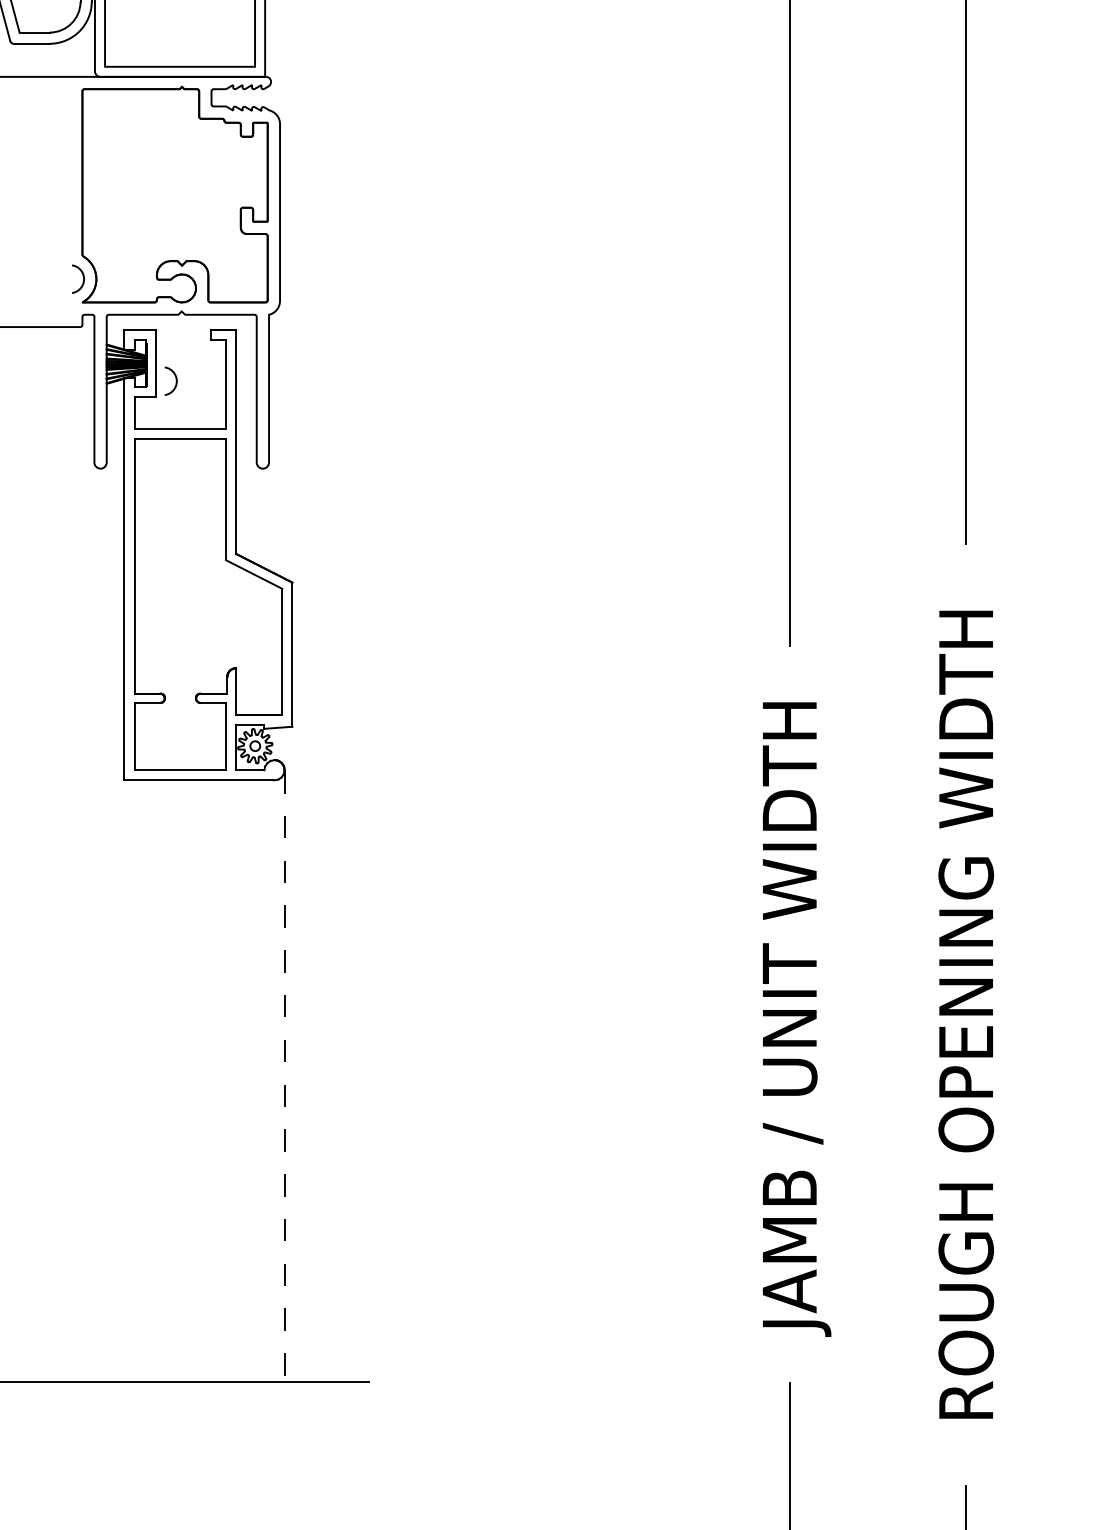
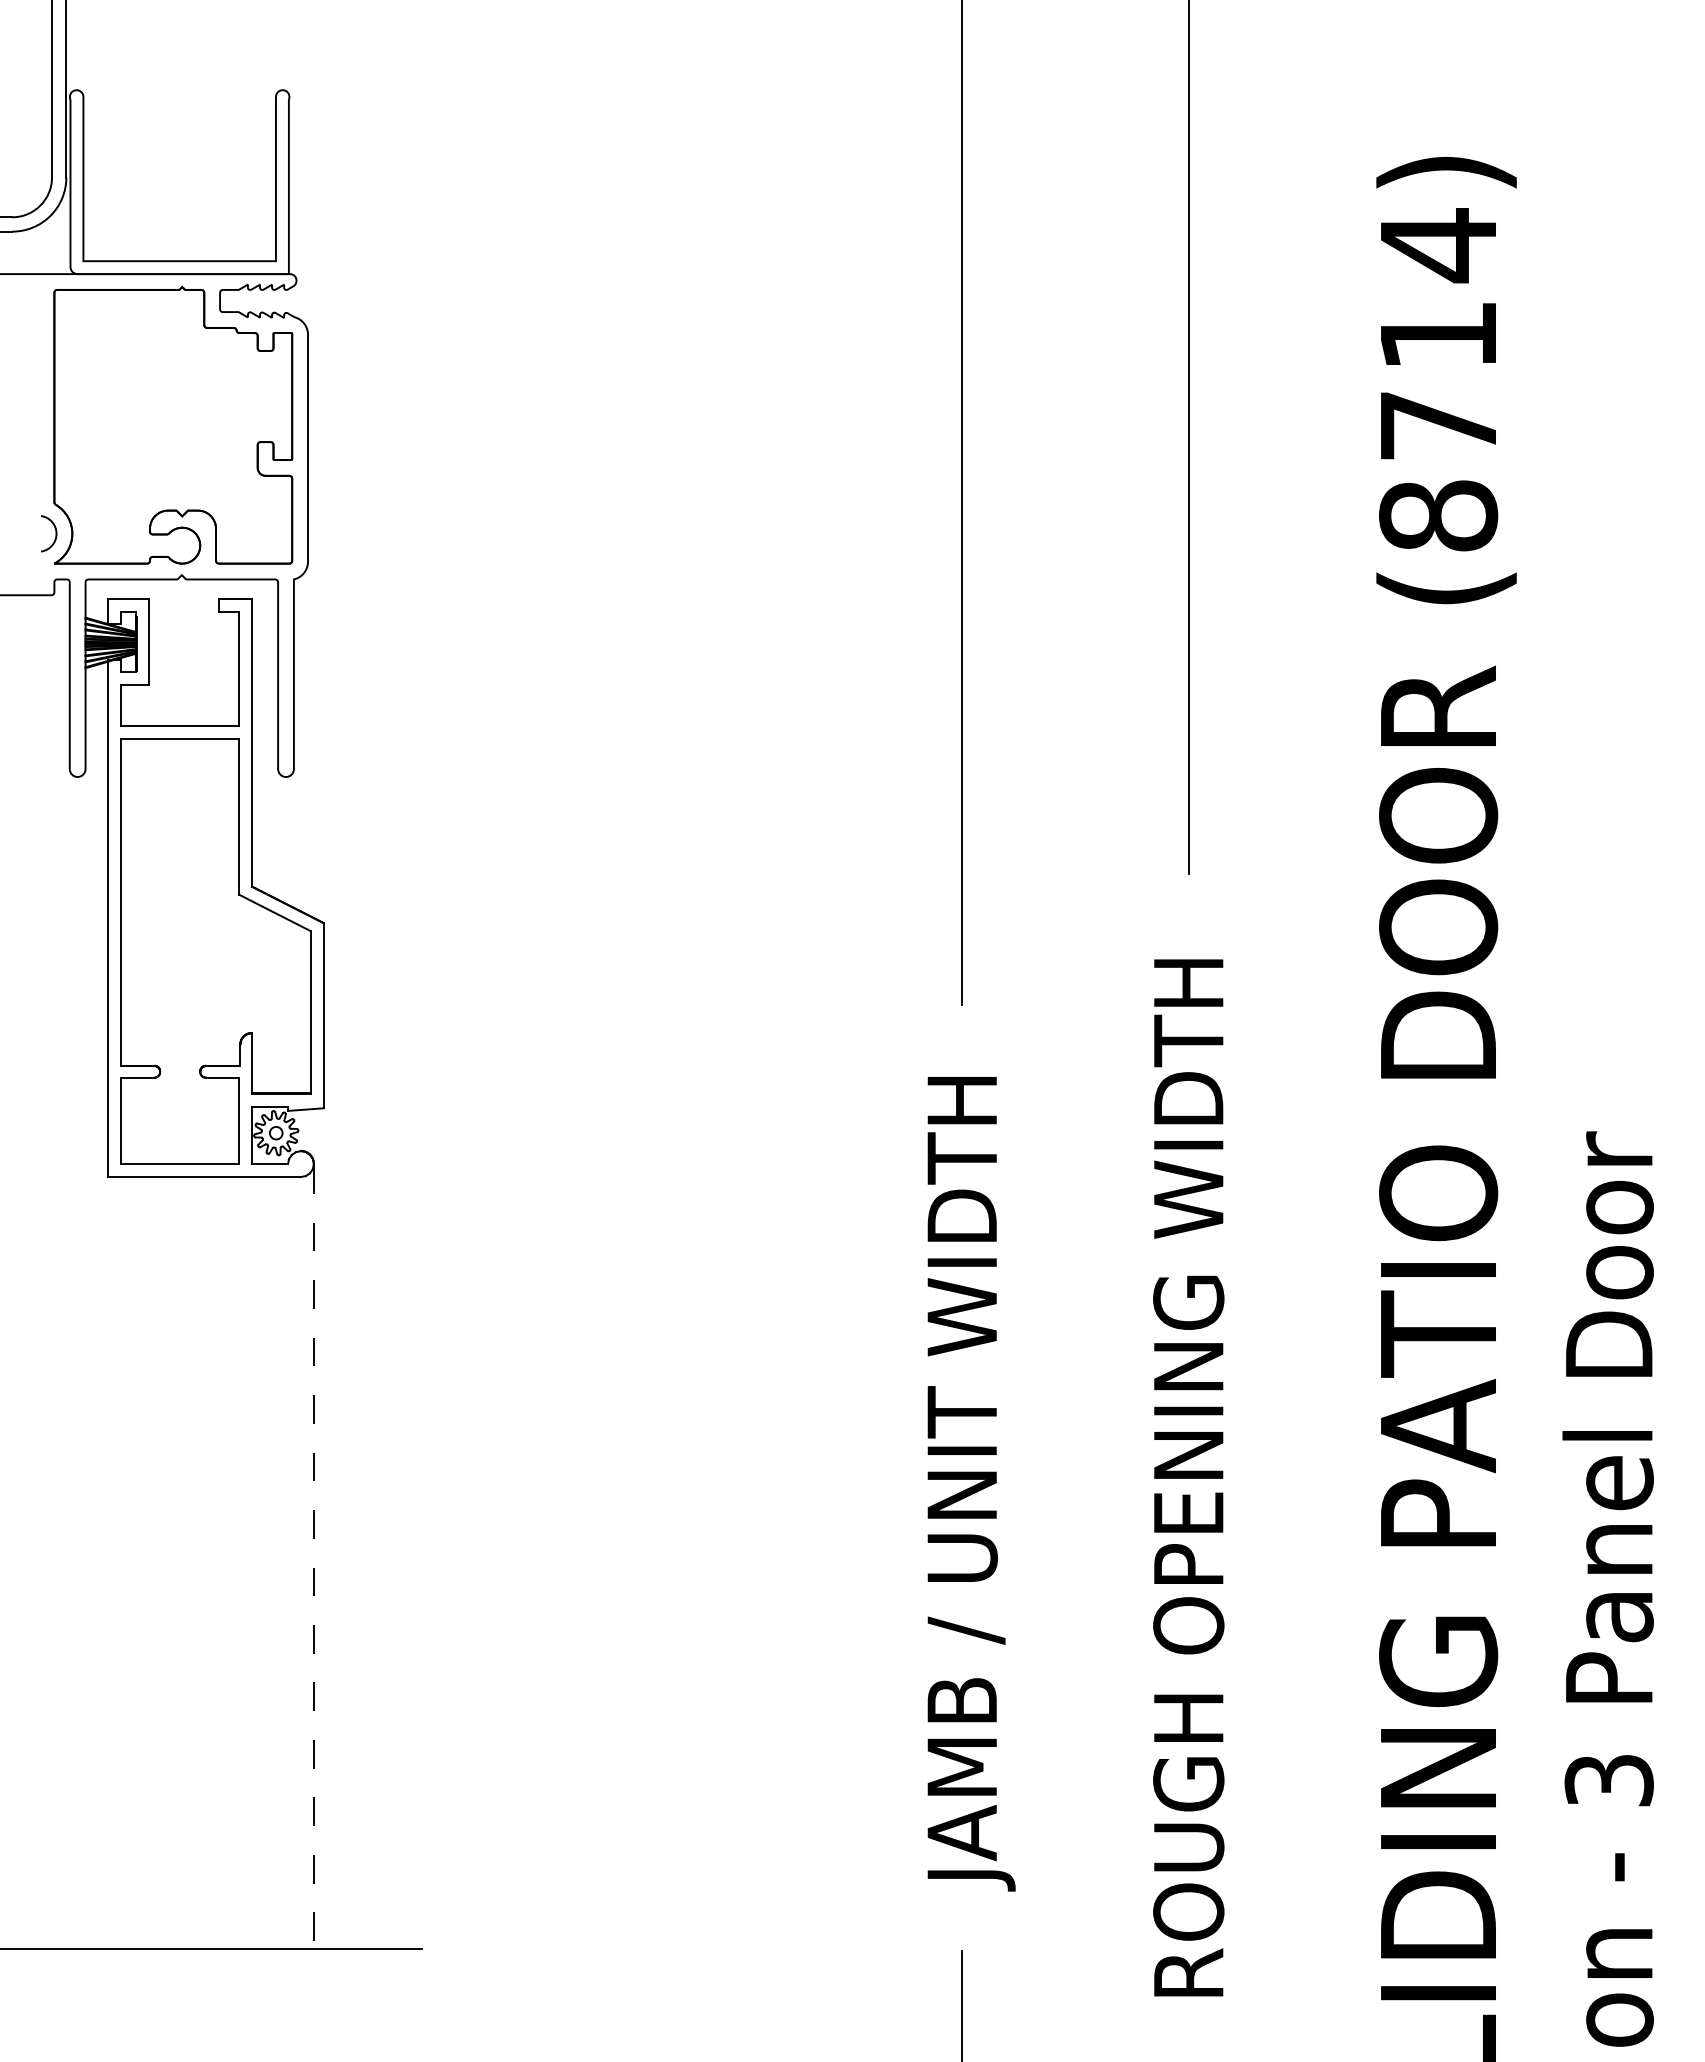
curve: (176, 381) -> (174, 664), removed

